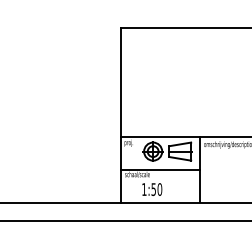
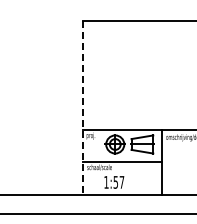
line: (120, 115) -> (82, 108), solid -> dashed
text: (159, 189) -> (121, 182), 1:50 -> 1:57

